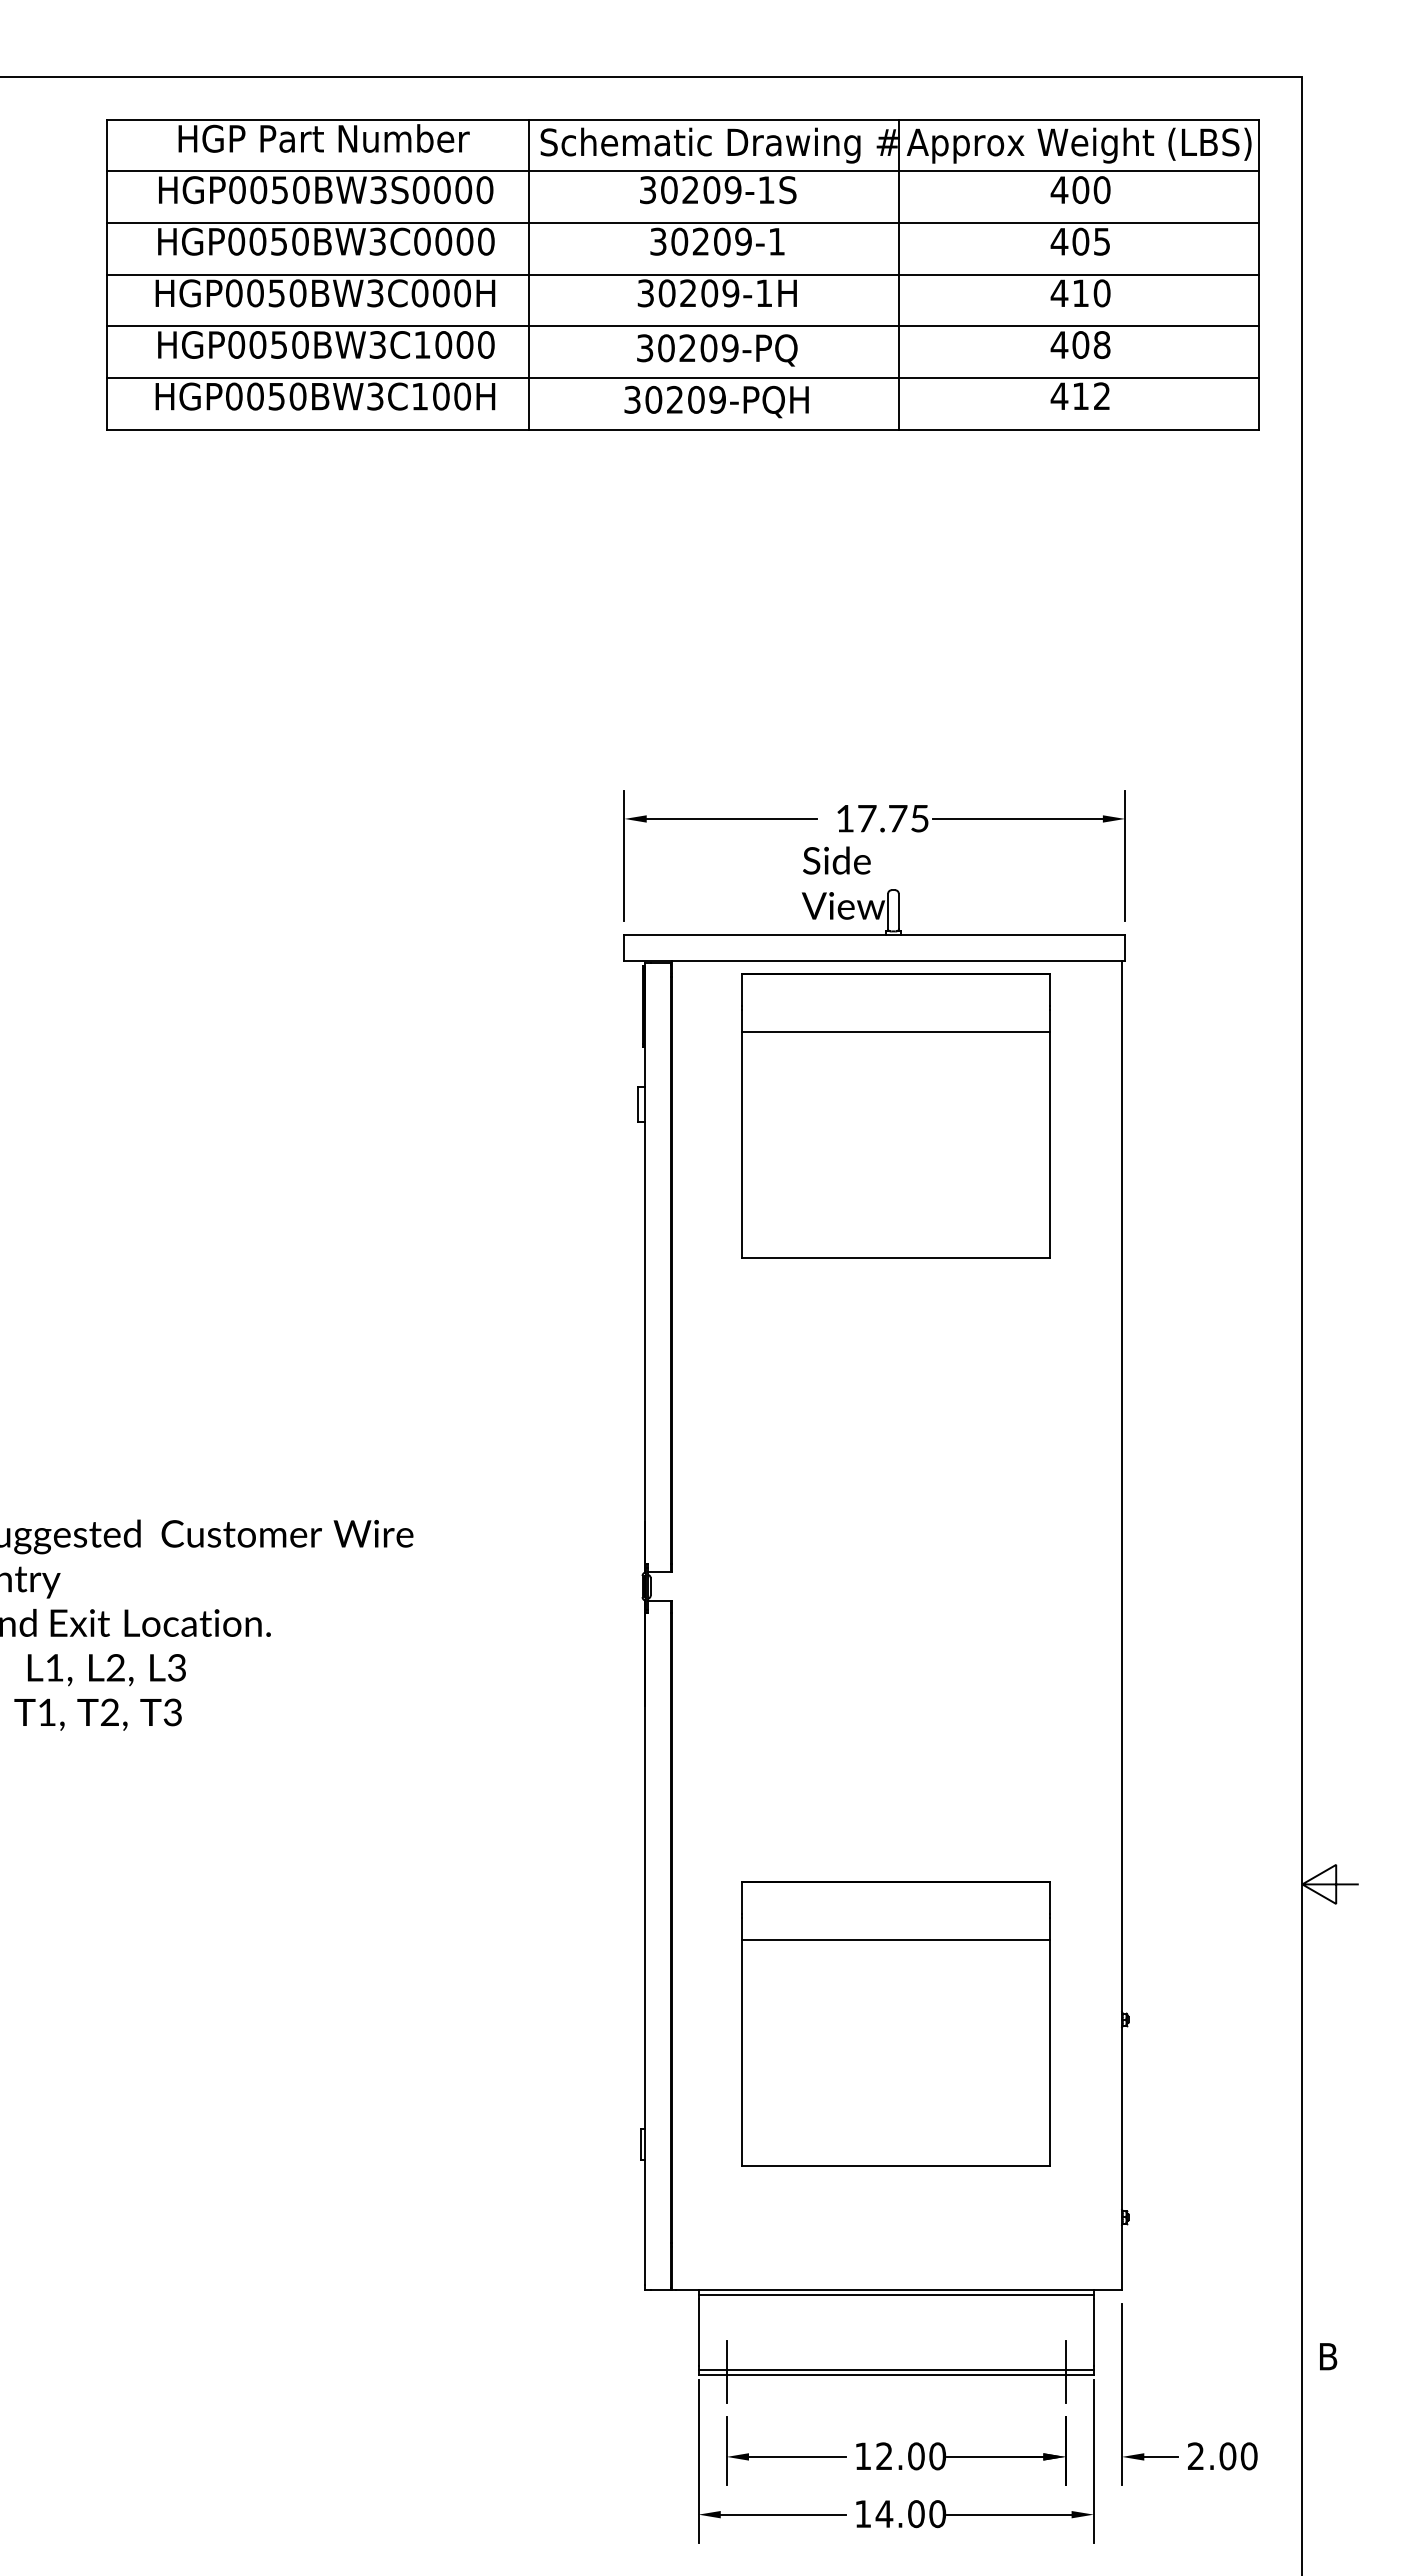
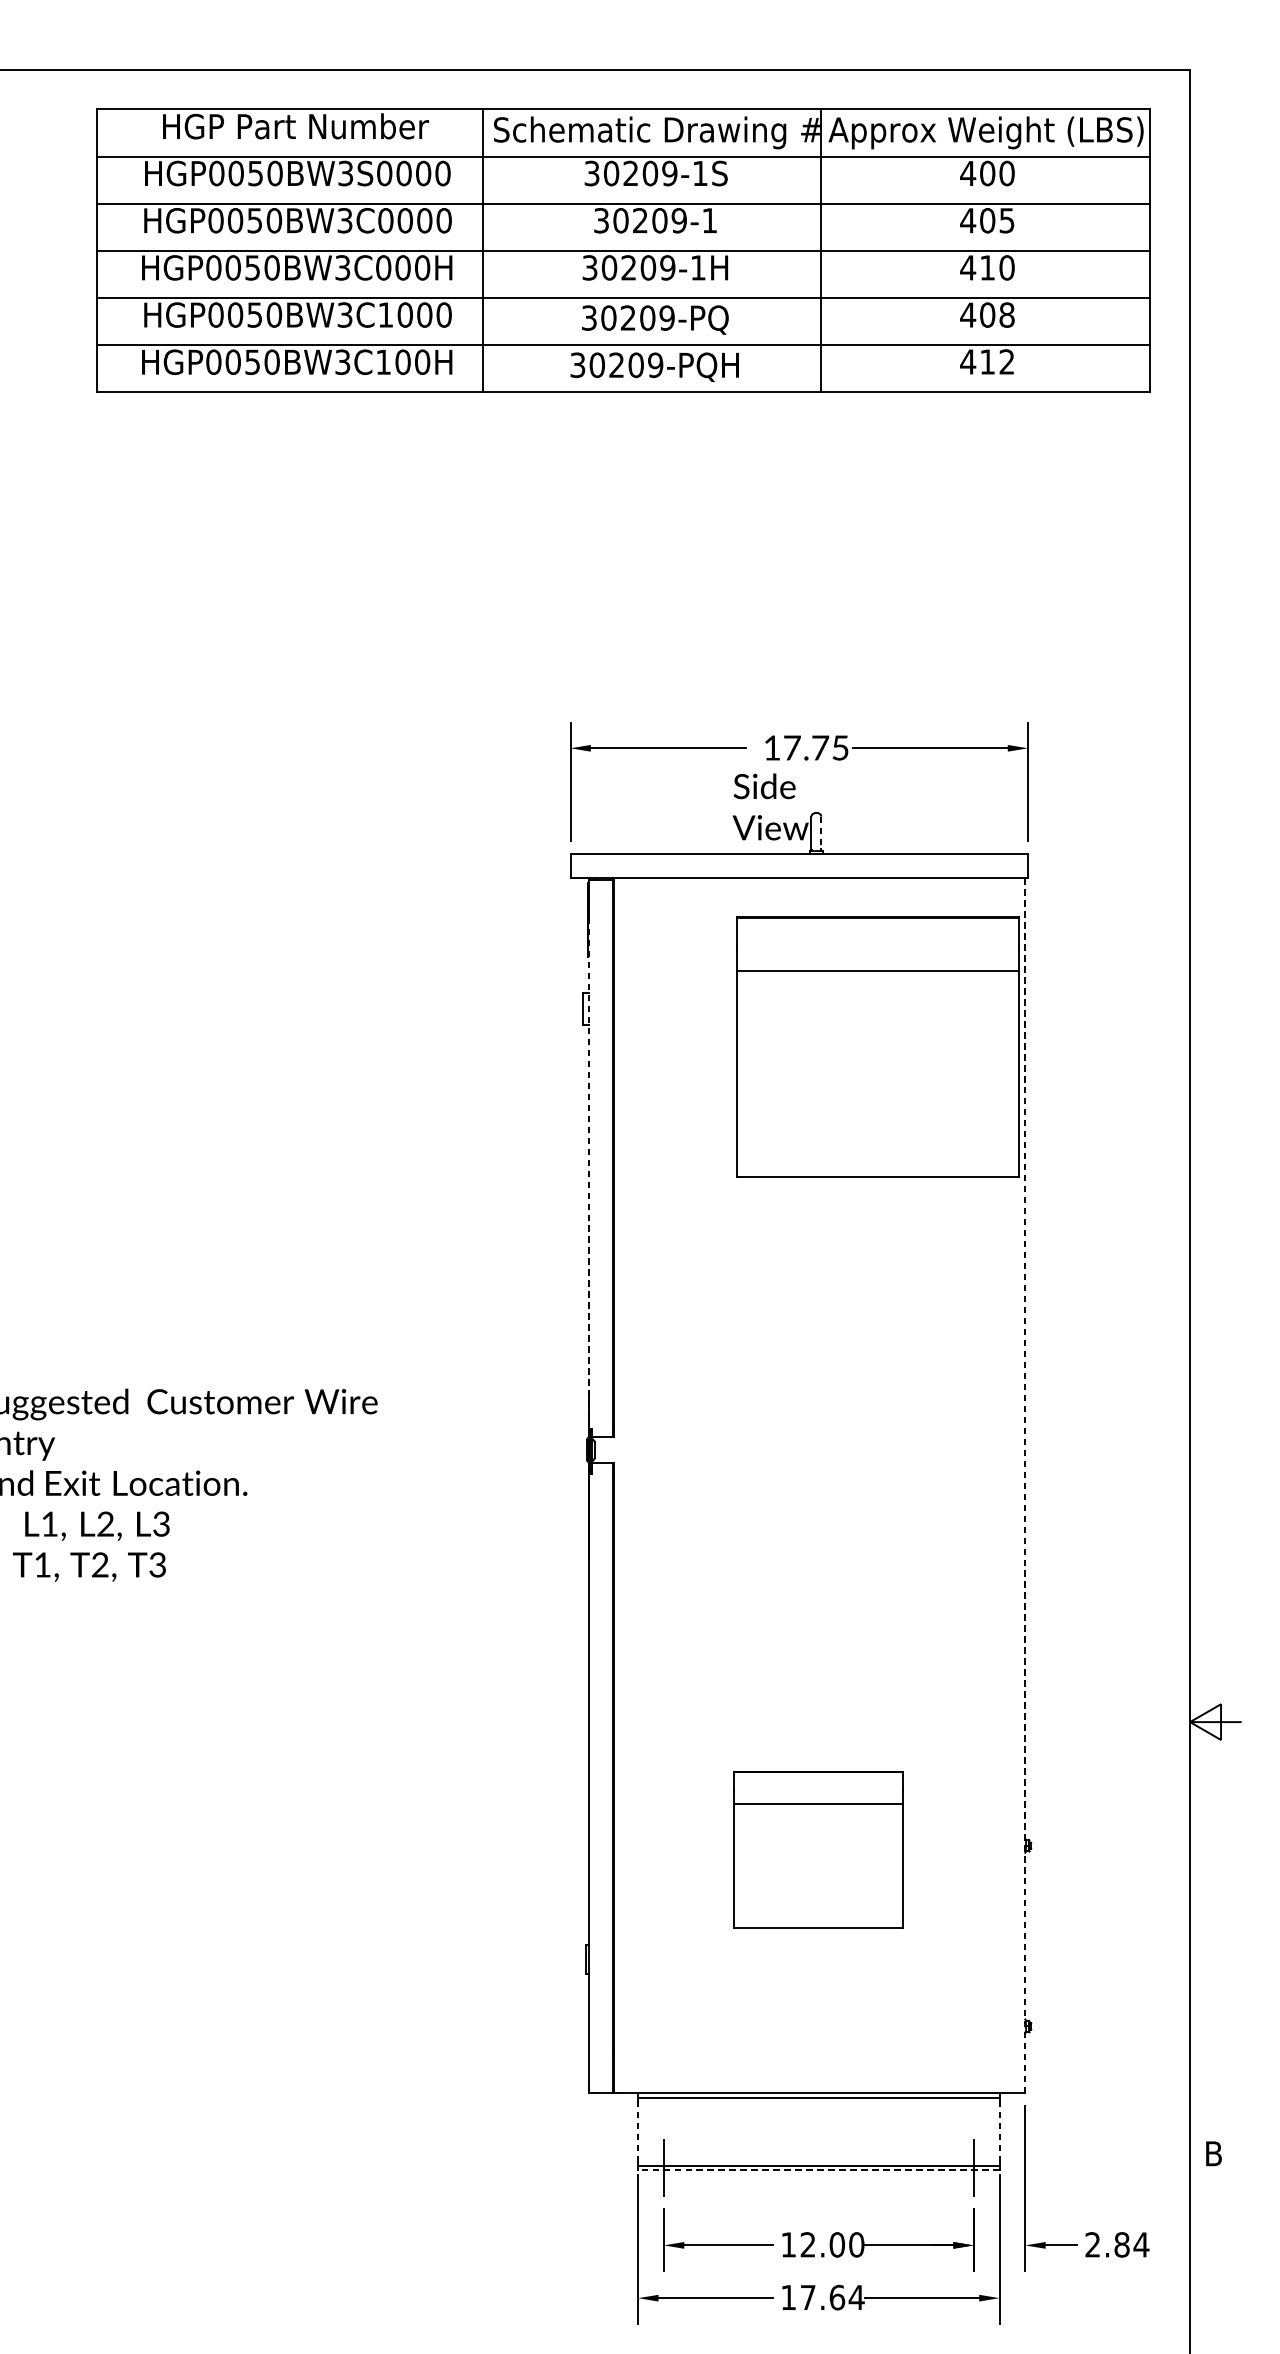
line: (898, 911) -> (820, 832), solid -> dashed
part: (895, 1115) -> (877, 1046), moved
line: (645, 1271) -> (589, 1161), solid -> dashed
line: (1122, 1626) -> (1025, 1486), solid -> dashed
part: (895, 2023) -> (818, 1849), size x0.6
line: (698, 2332) -> (638, 2131), solid -> dashed
line: (1093, 2332) -> (999, 2131), solid -> dashed
line: (896, 2374) -> (819, 2170), solid -> dashed
text: (1238, 2456) -> (1131, 2245), 2.00 -> 2.84
text: (910, 2514) -> (831, 2298), 14.00 -> 17.64

